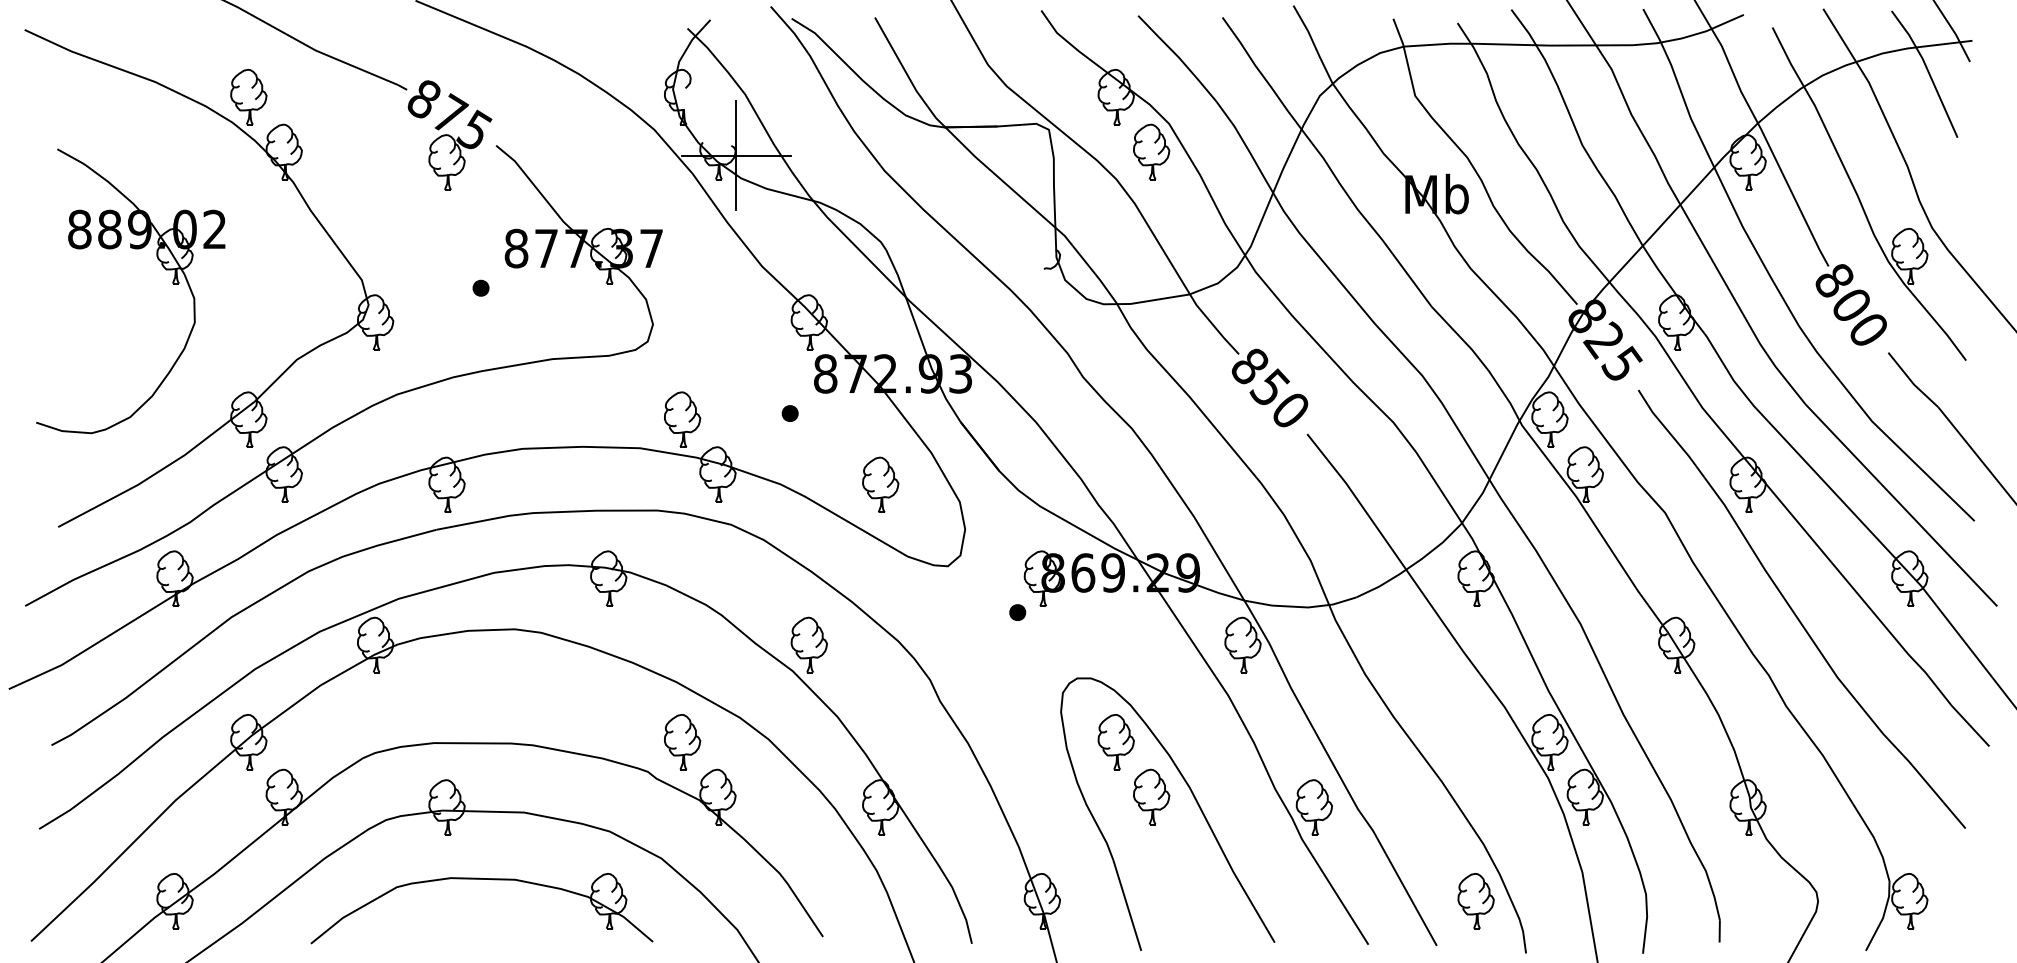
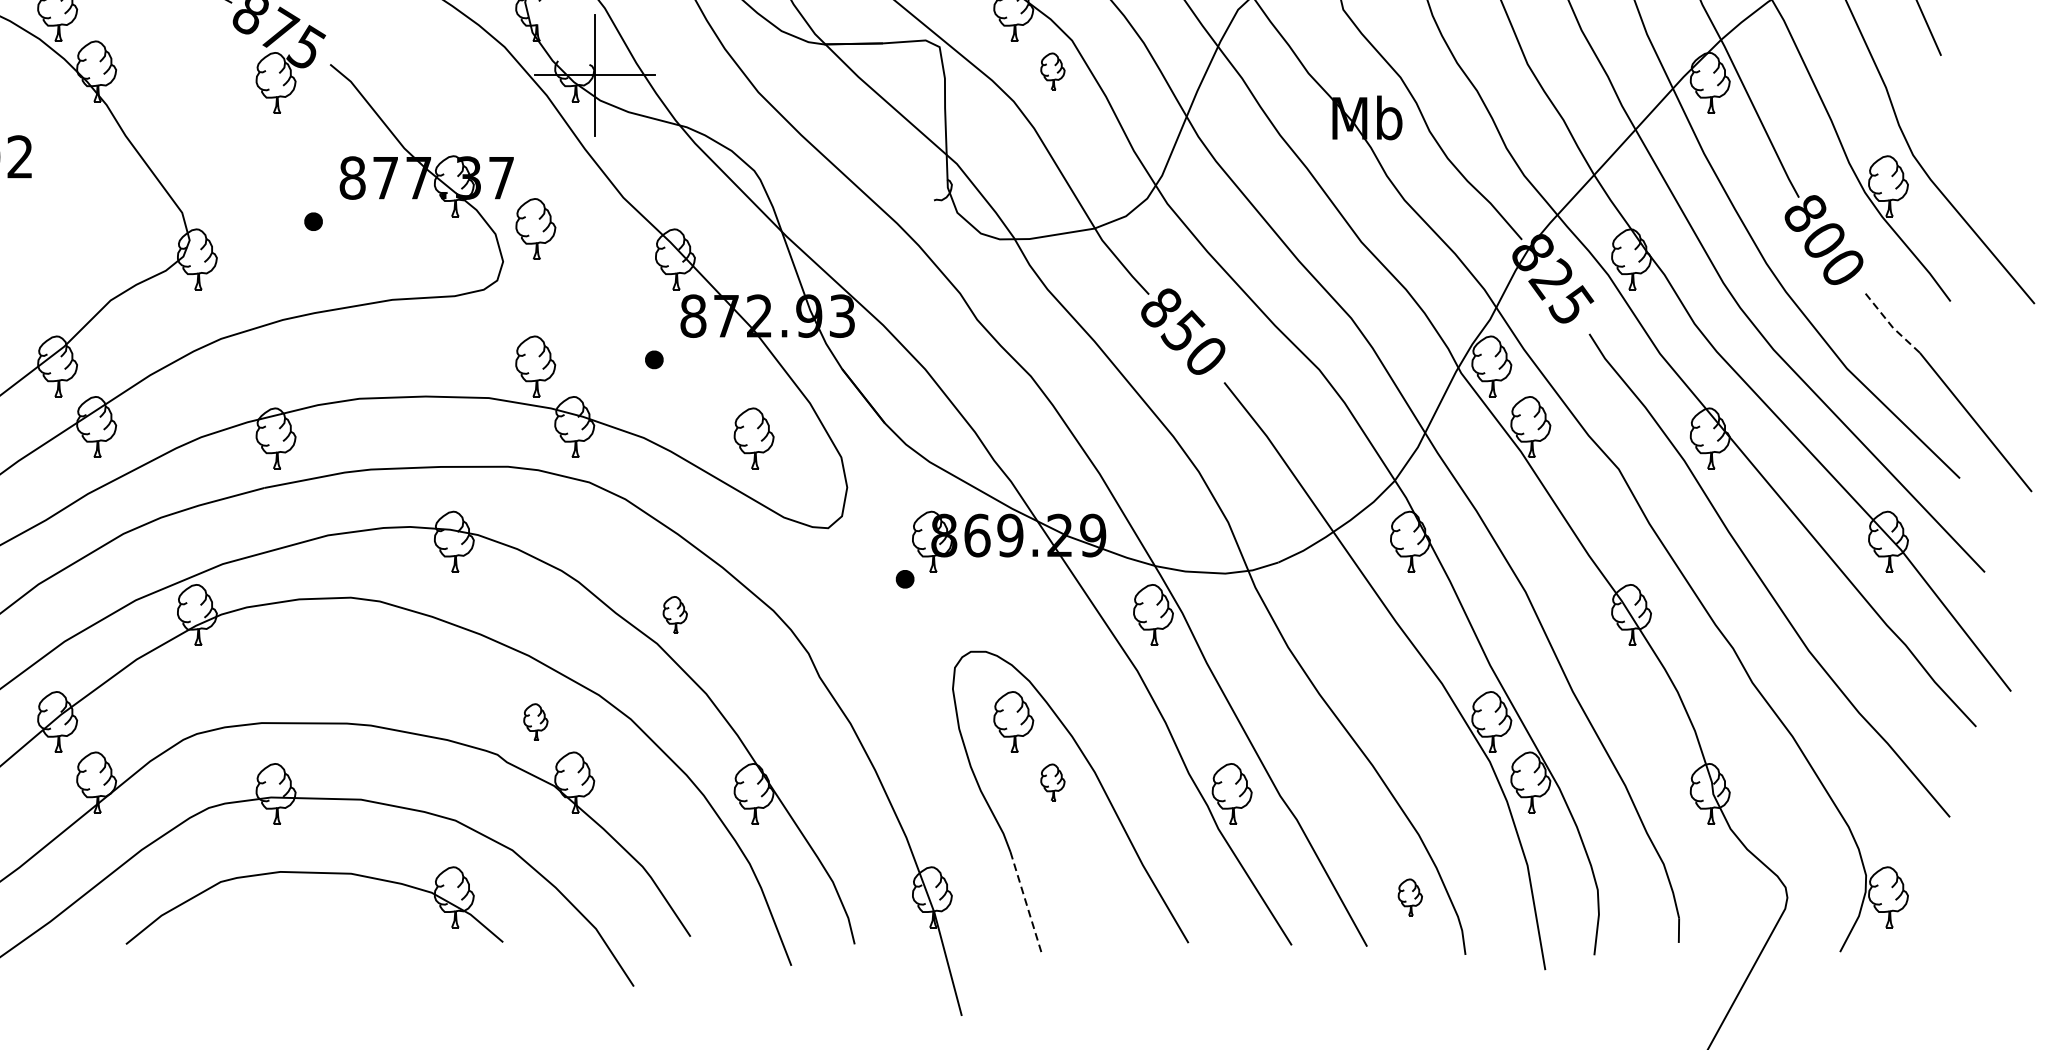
part: (1151, 151) -> (1052, 70), size x0.6
part: (682, 294) -> (535, 228), added
line: (1912, 382) -> (1891, 325), solid -> dashed
part: (808, 644) -> (674, 614), size x0.6
part: (682, 742) -> (535, 722), size x0.6
part: (1151, 796) -> (1052, 781), size x0.6
part: (1475, 901) -> (1409, 897), size x0.6
line: (1127, 905) -> (1026, 902), solid -> dashed

